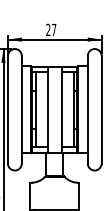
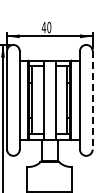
text: (51, 29) -> (46, 27), 27 -> 40
line: (101, 109) -> (92, 100), solid -> dashed

